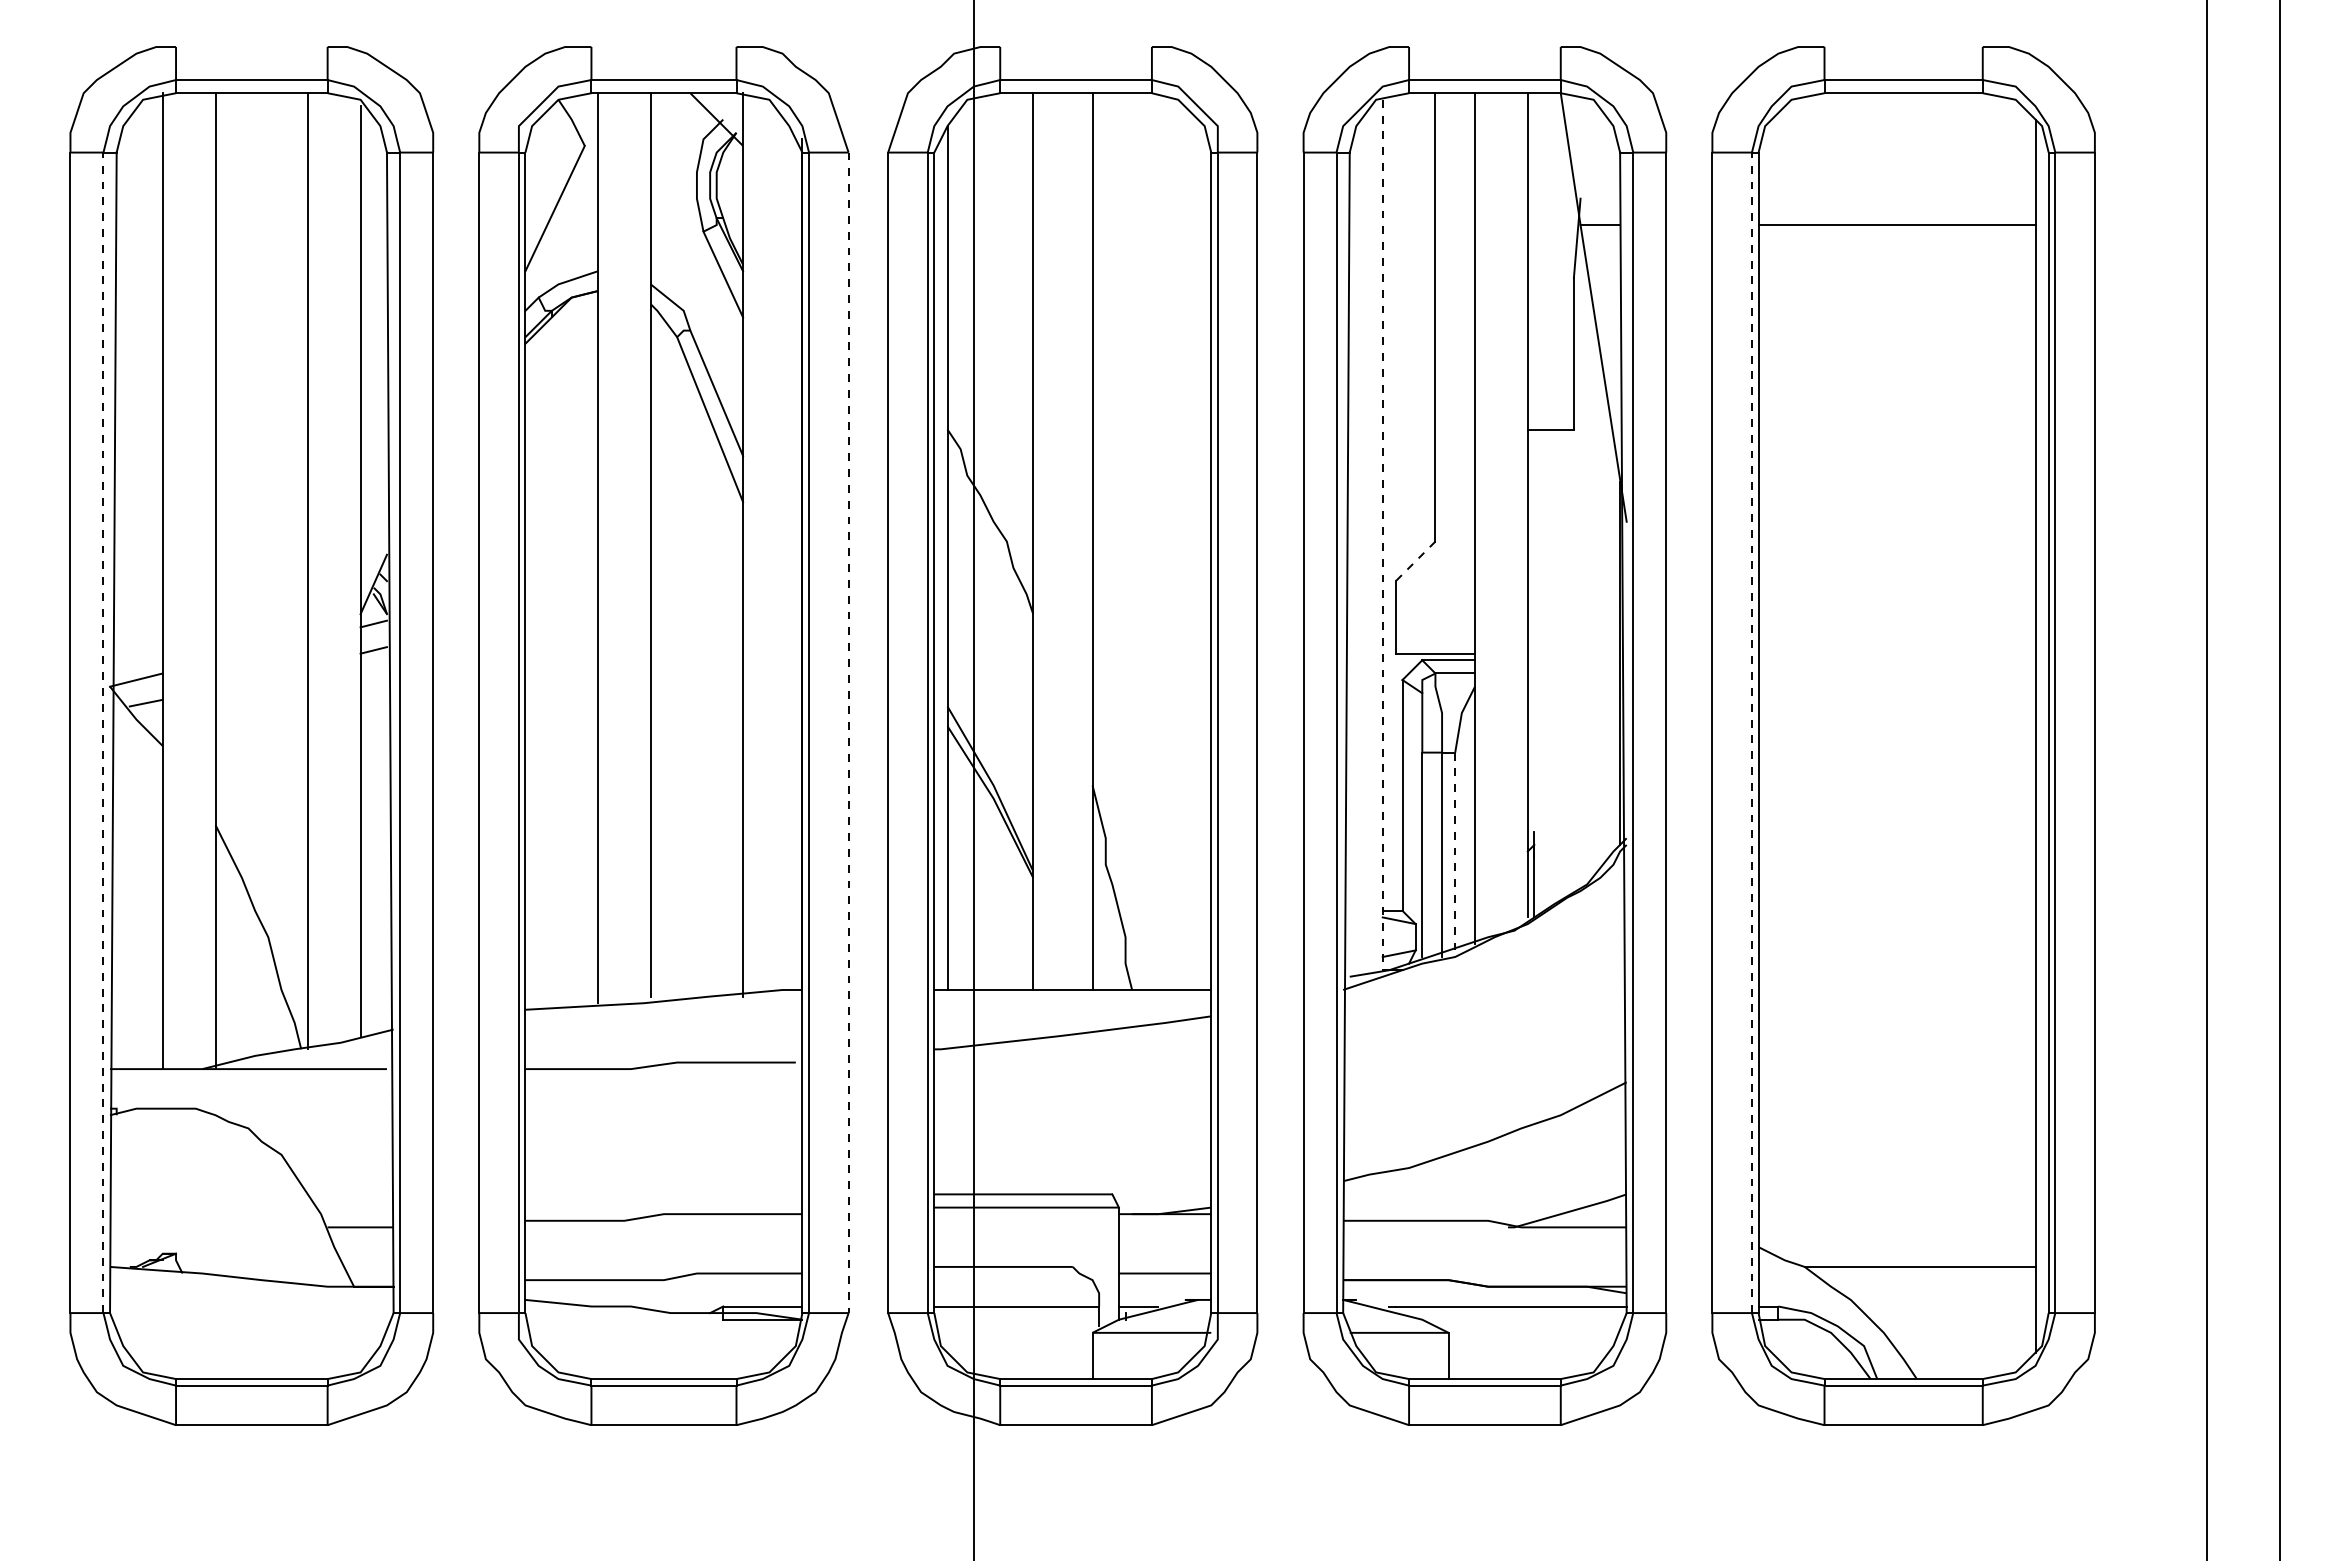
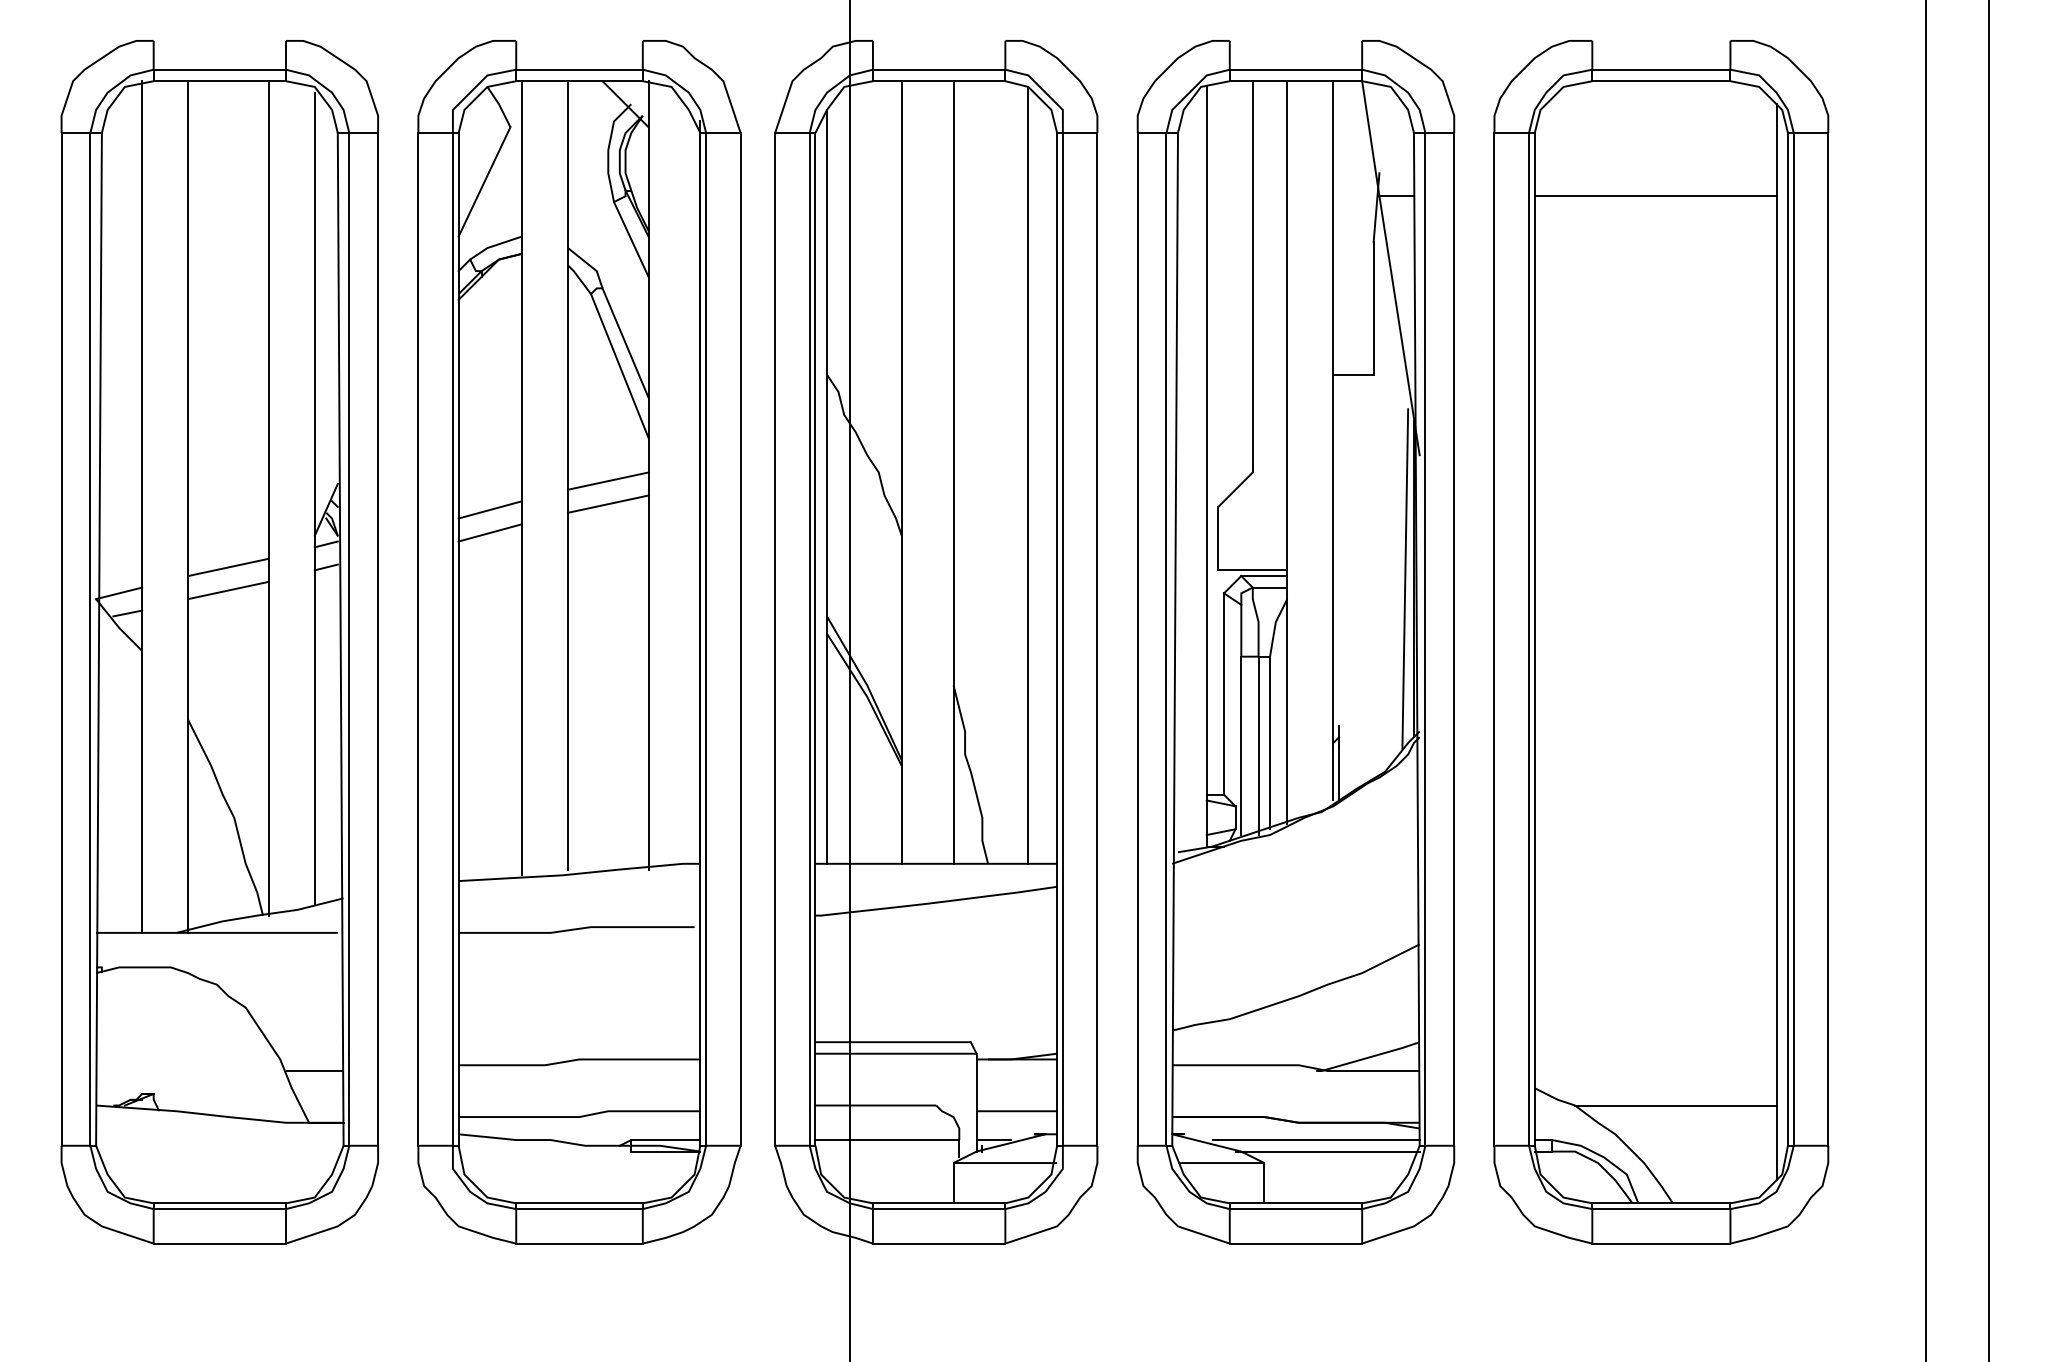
line: (1382, 535) -> (1206, 467), dashed -> solid
line: (1178, 544) -> (1028, 475), added
line: (696, 551) -> (607, 481), added
line: (1415, 561) -> (1235, 489), dashed -> solid
line: (696, 577) -> (607, 503), added
line: (561, 584) -> (490, 509), added
line: (561, 610) -> (490, 532), added
line: (261, 650) -> (228, 567), added
line: (1609, 663) -> (1404, 578), added
line: (261, 676) -> (228, 590), added
line: (103, 732) -> (90, 639), dashed -> solid
line: (1751, 732) -> (1528, 639), dashed -> solid
line: (848, 733) -> (740, 639), dashed -> solid
line: (1455, 851) -> (1270, 742), dashed -> solid
line: (1520, 1319) -> (1327, 1151), added

